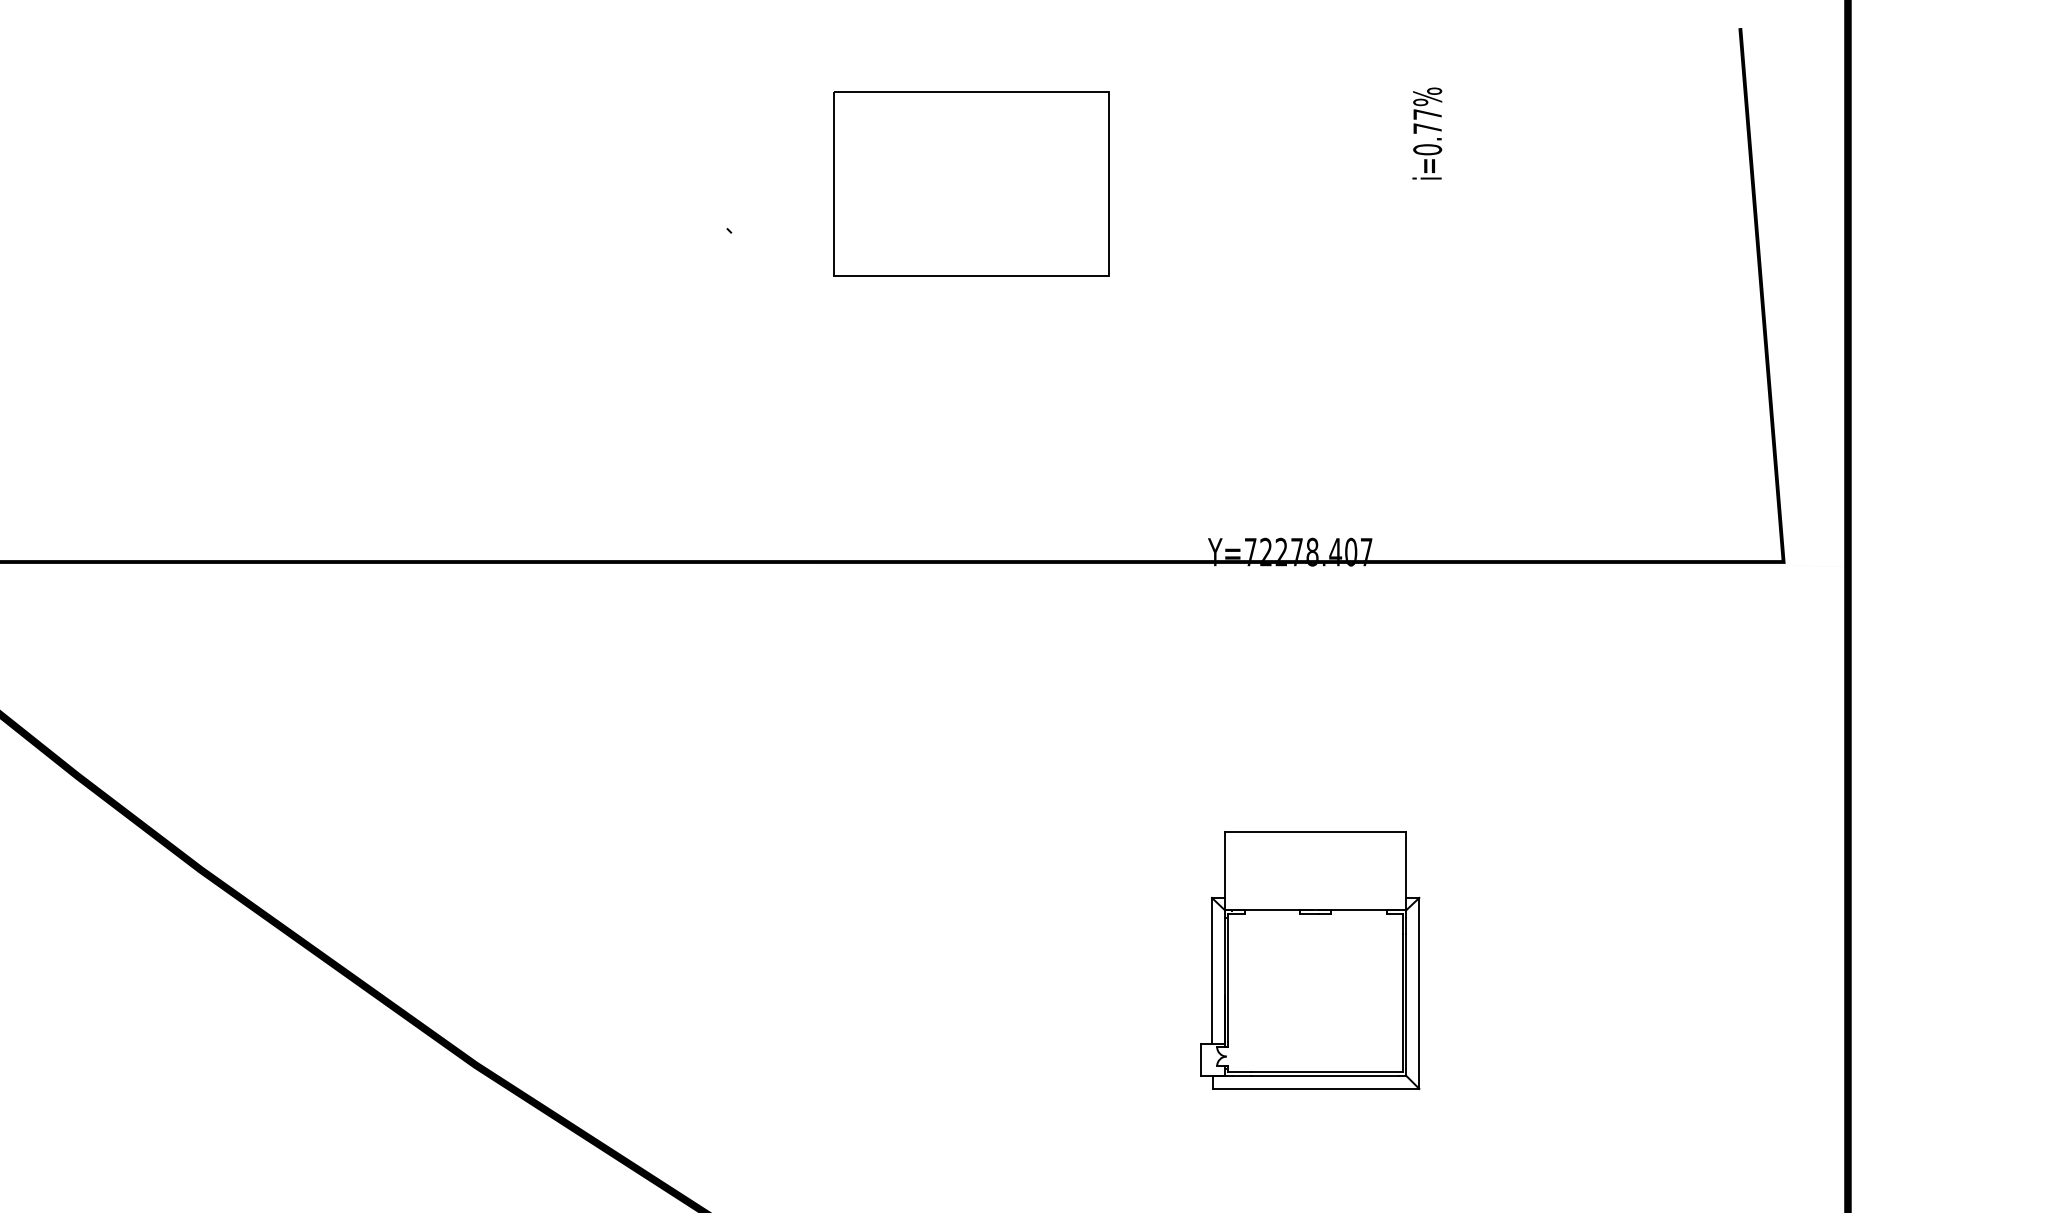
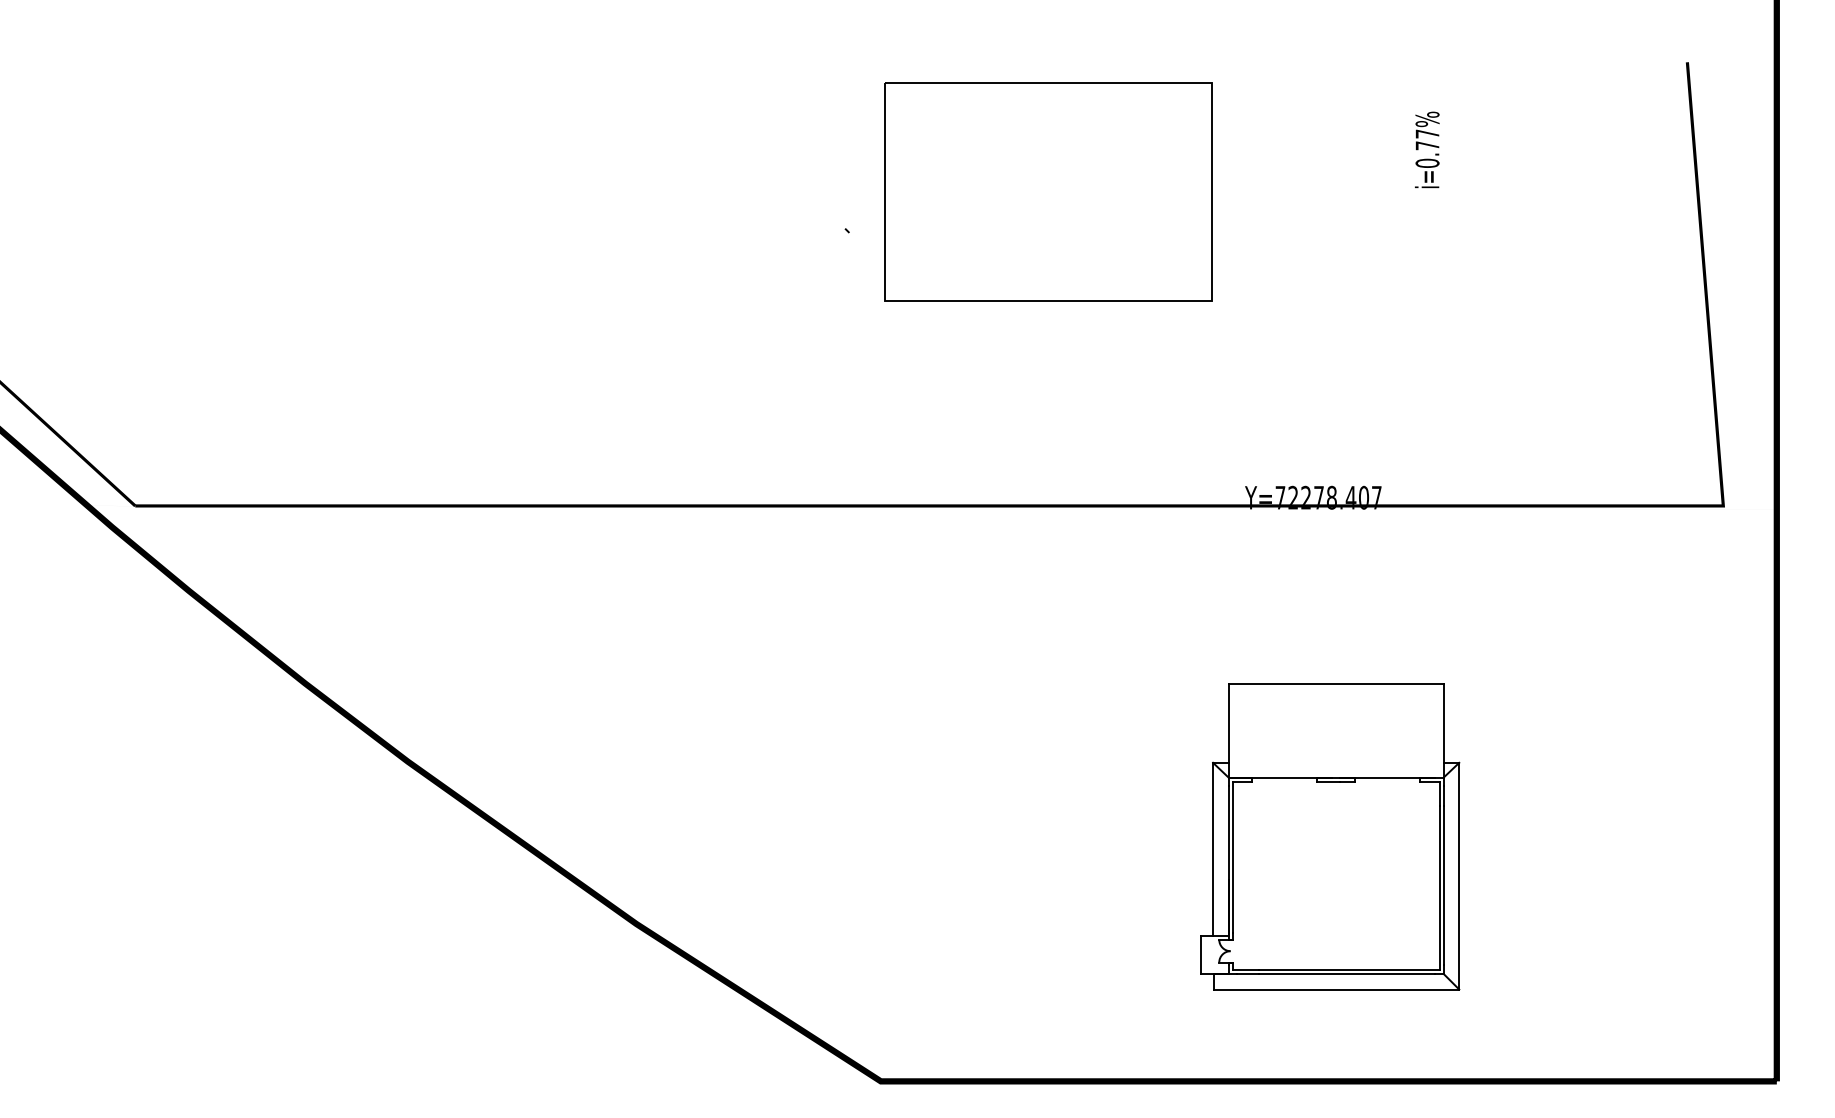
part: (971, 183) -> (1048, 191), size x1.43
part: (1310, 959) -> (1330, 836), size x1.43

